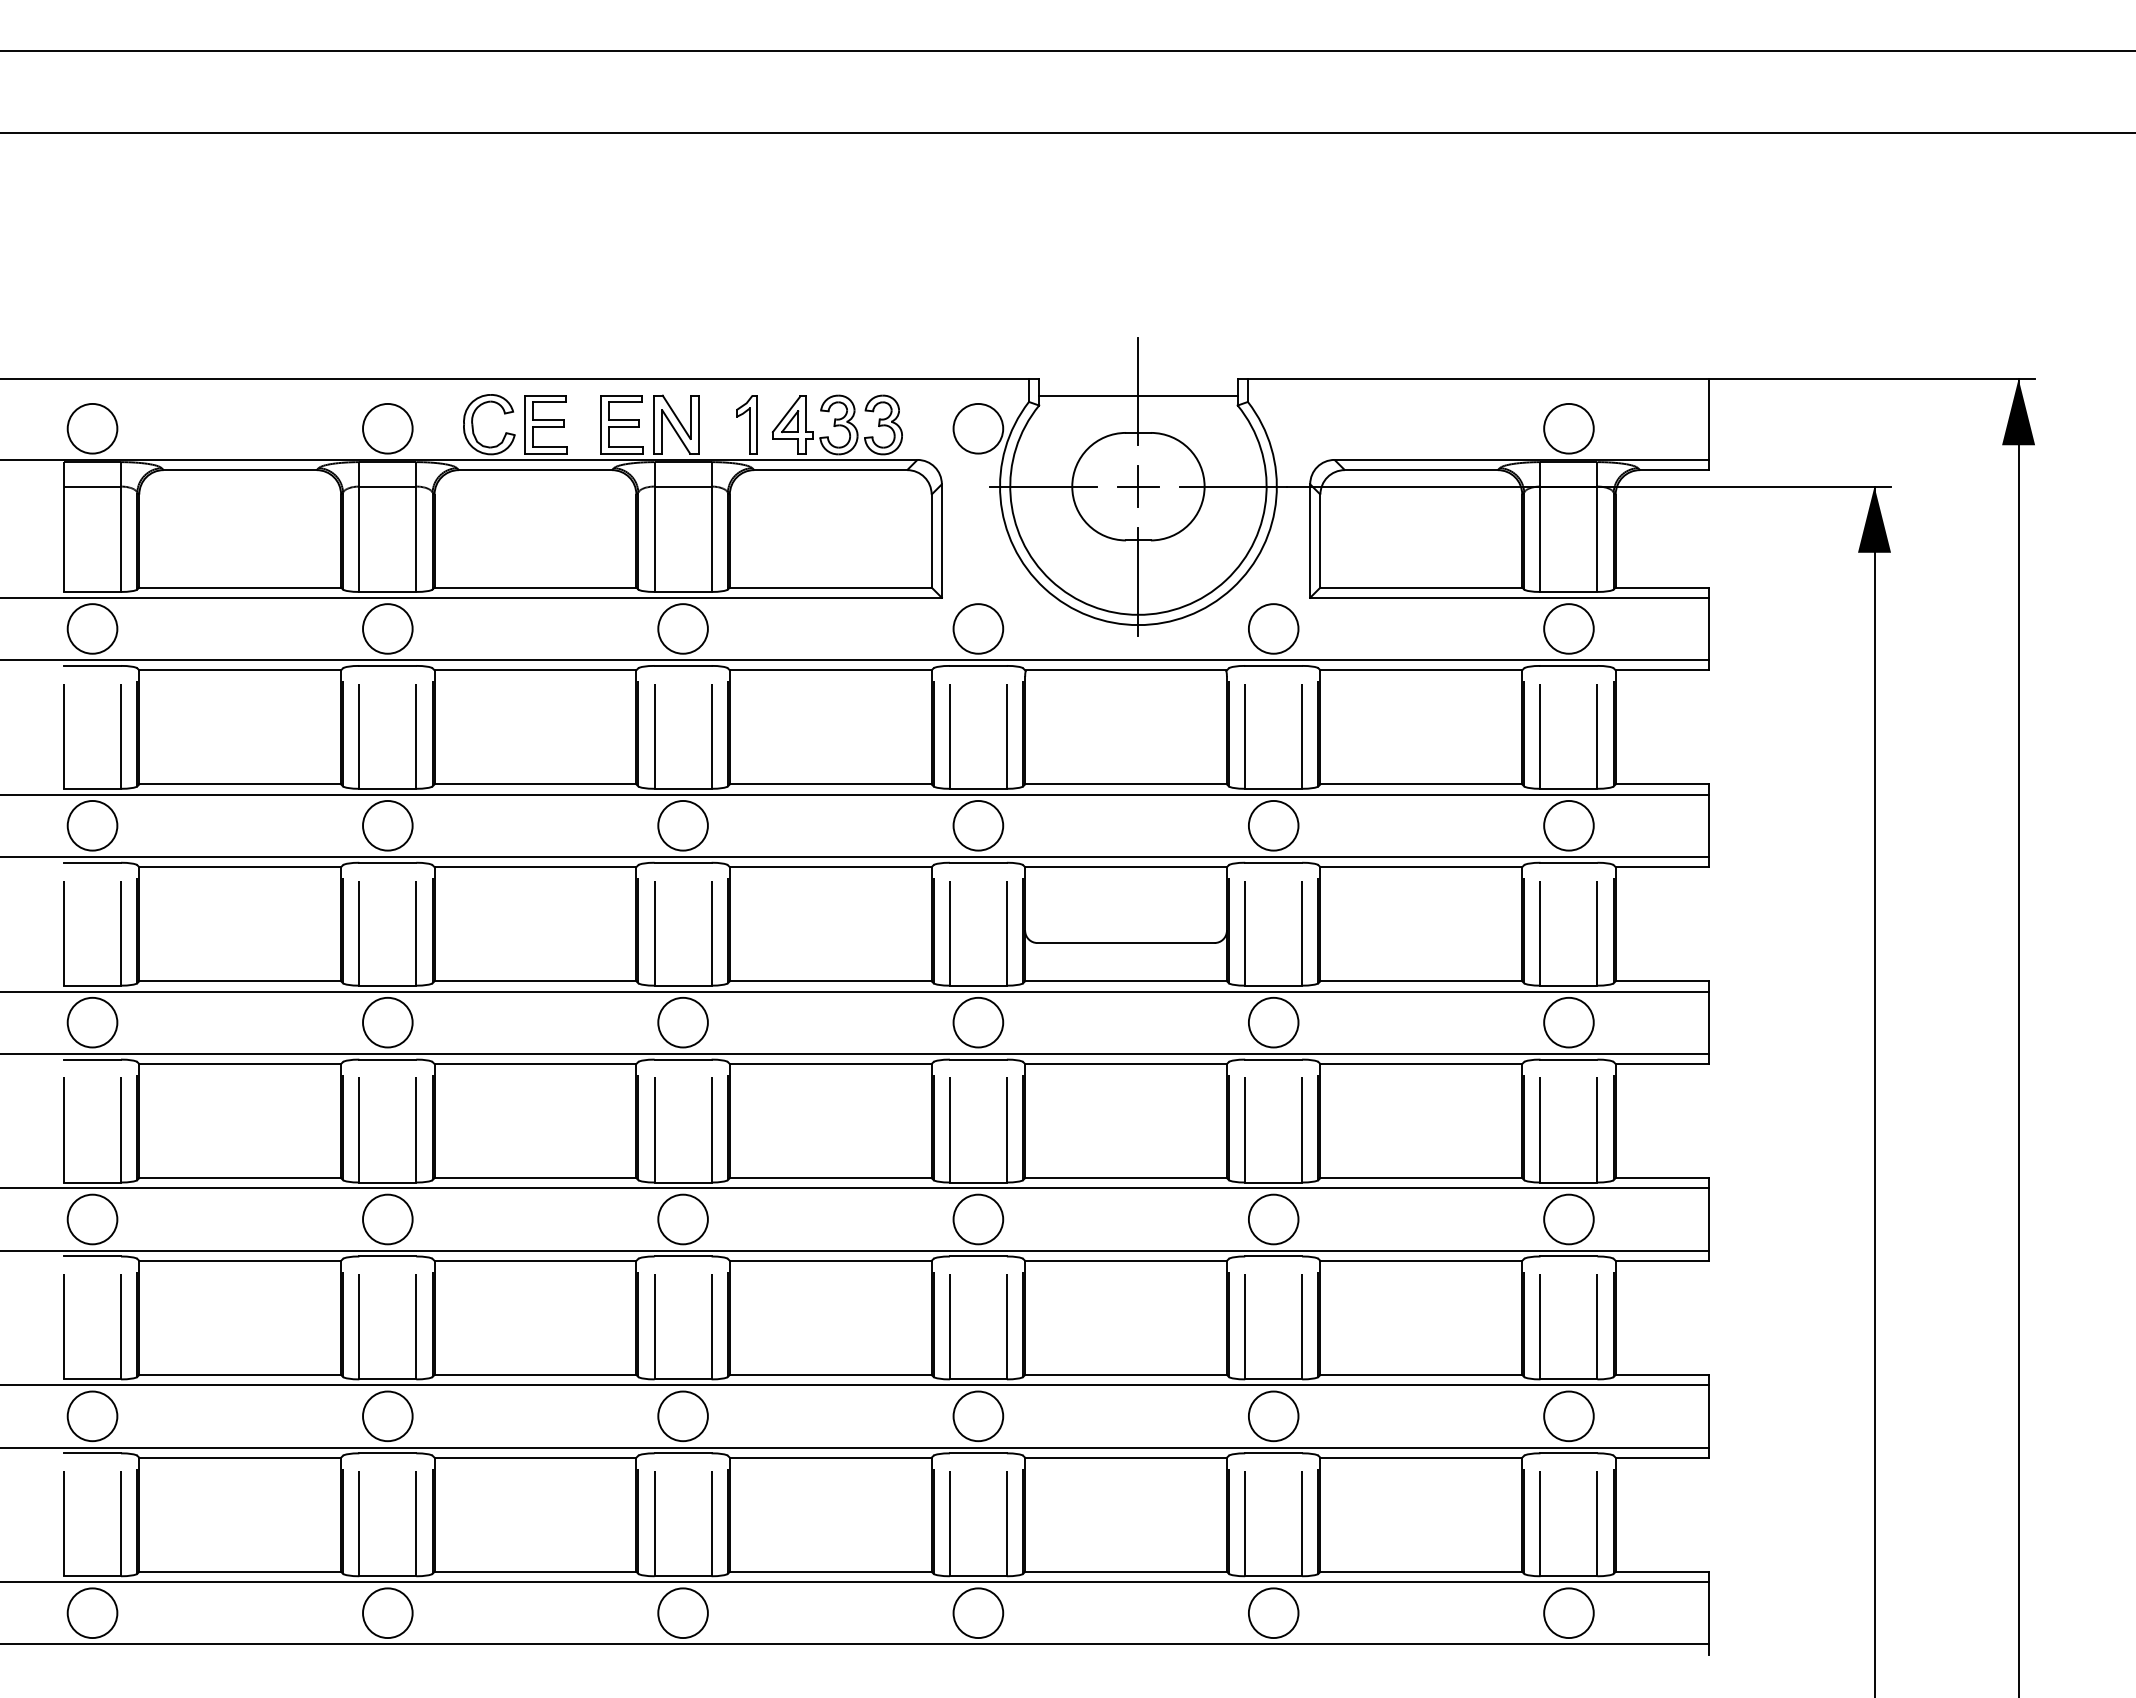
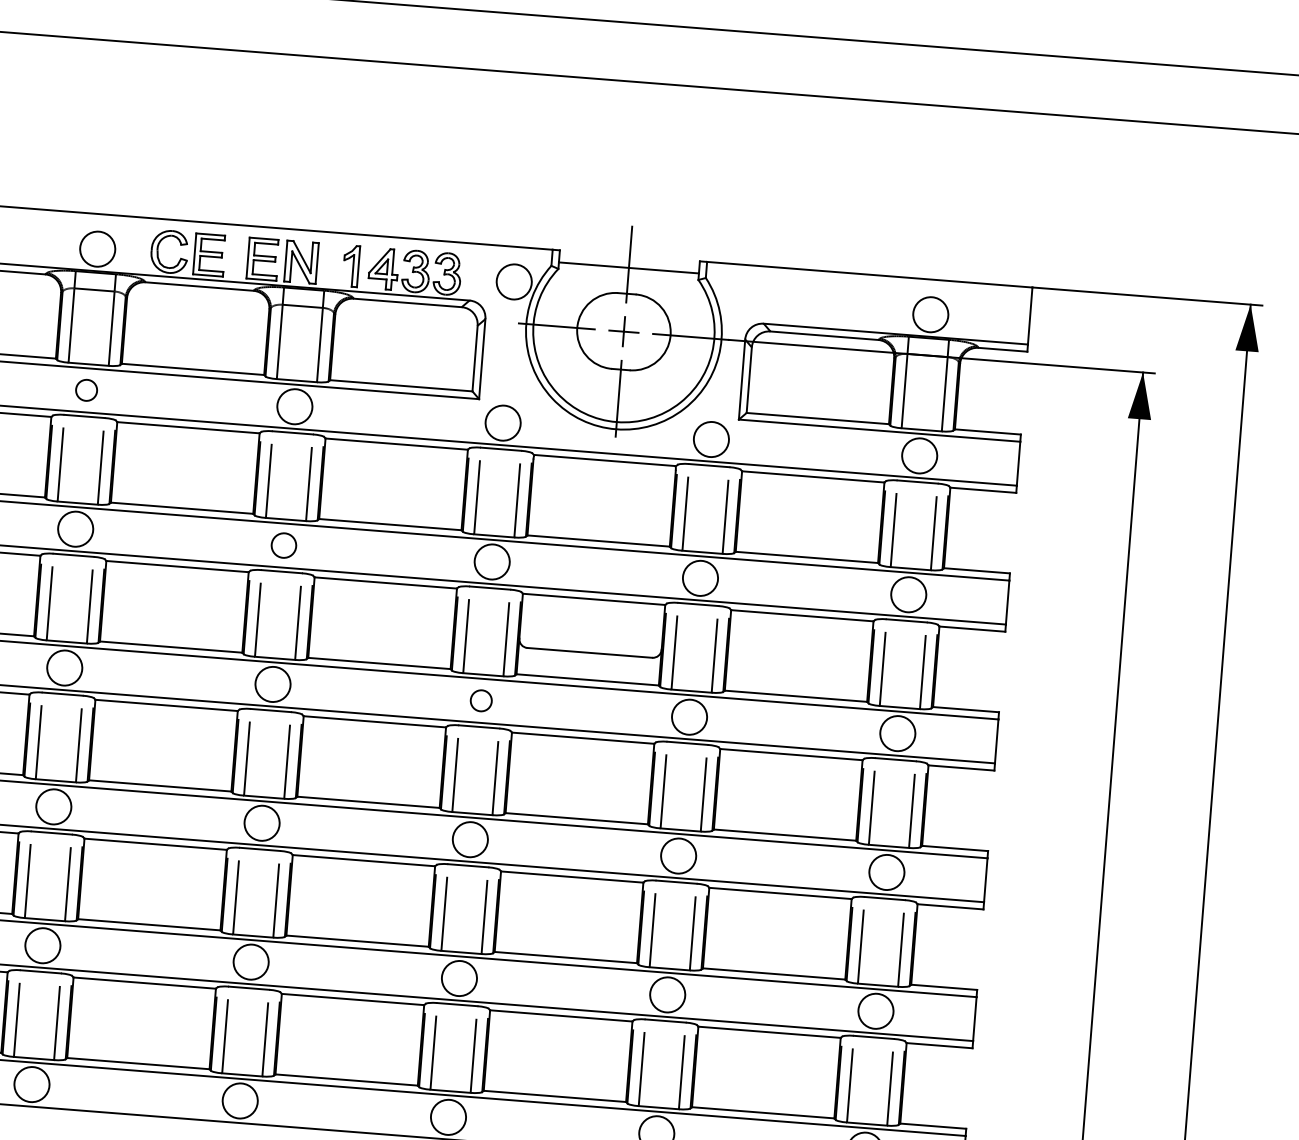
circle: (387, 628) -> (86, 390), size x0.6
circle: (682, 825) -> (283, 545), size x0.7
circle: (978, 1022) -> (481, 700), size x0.6

